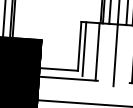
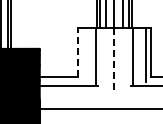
line: (79, 45) -> (77, 51), solid -> dashed
line: (84, 48) -> (82, 54), removed
line: (115, 54) -> (114, 58), solid -> dashed

